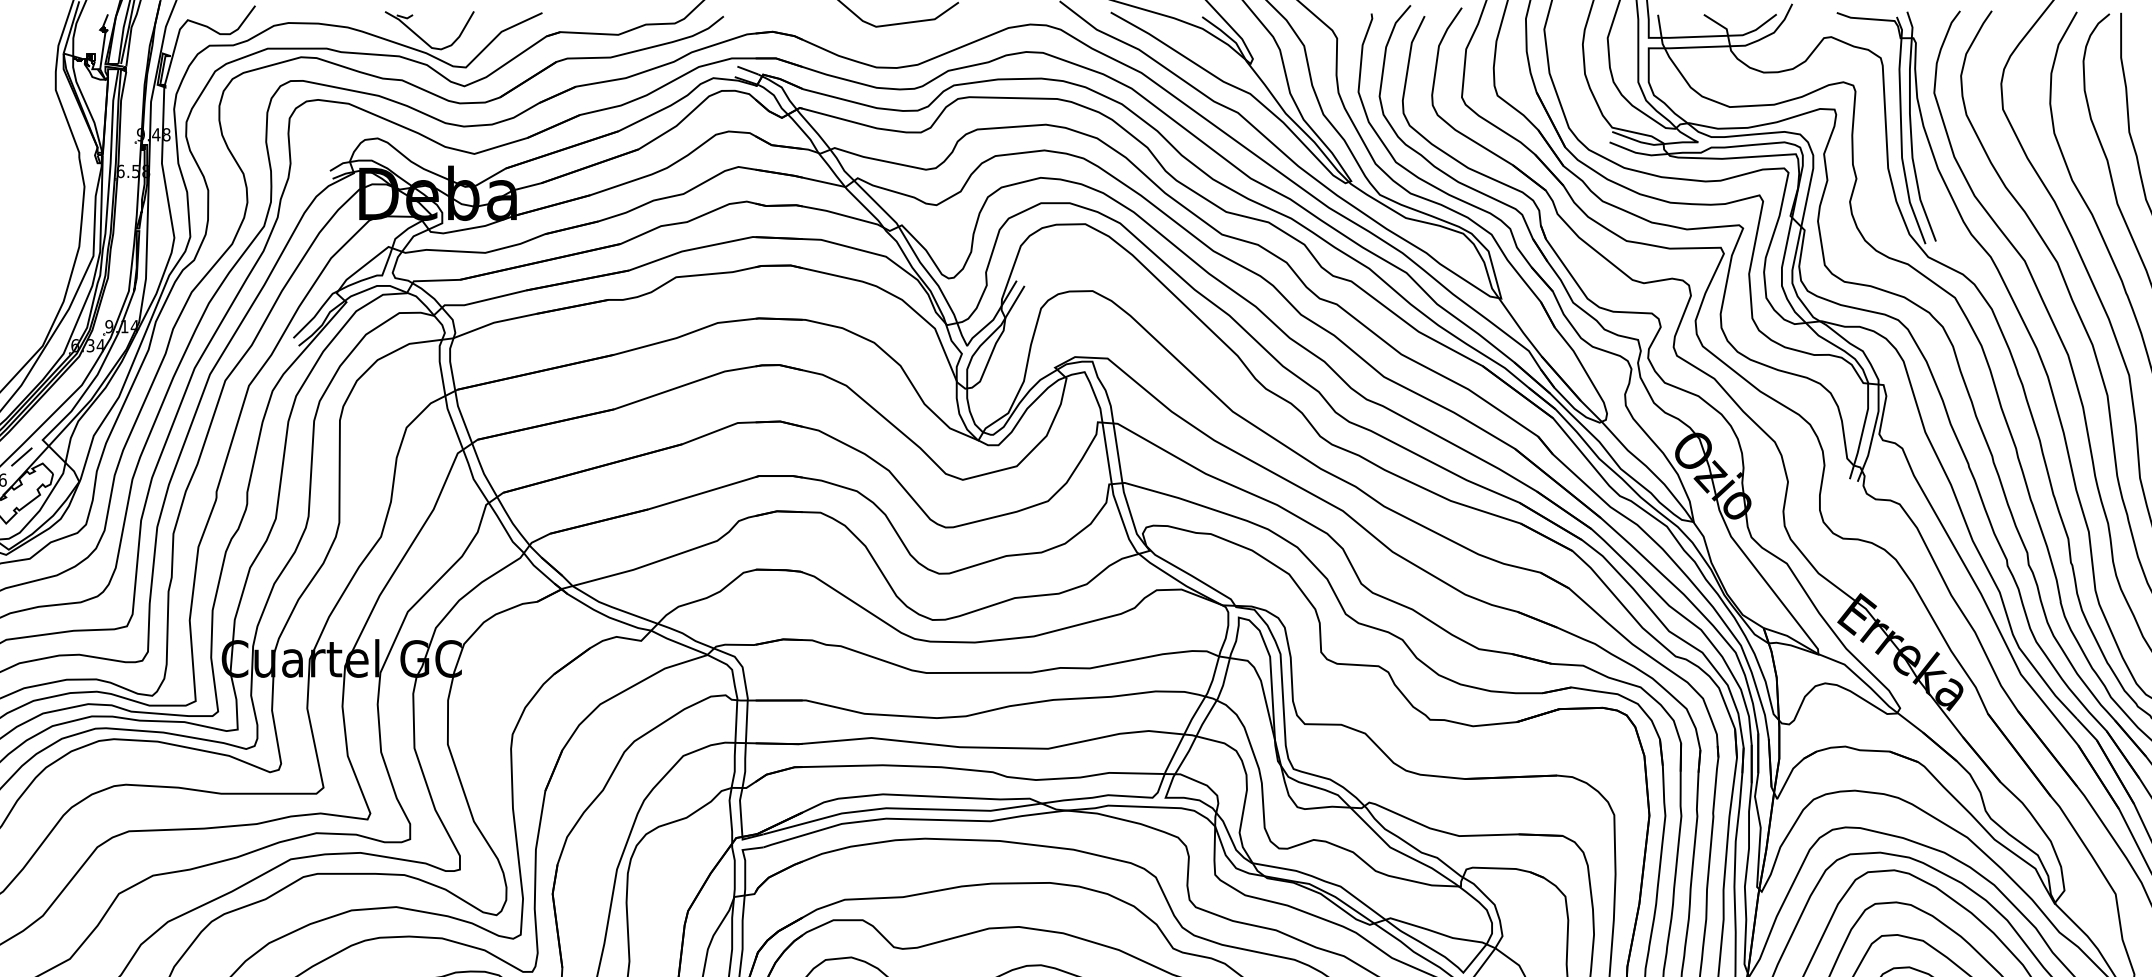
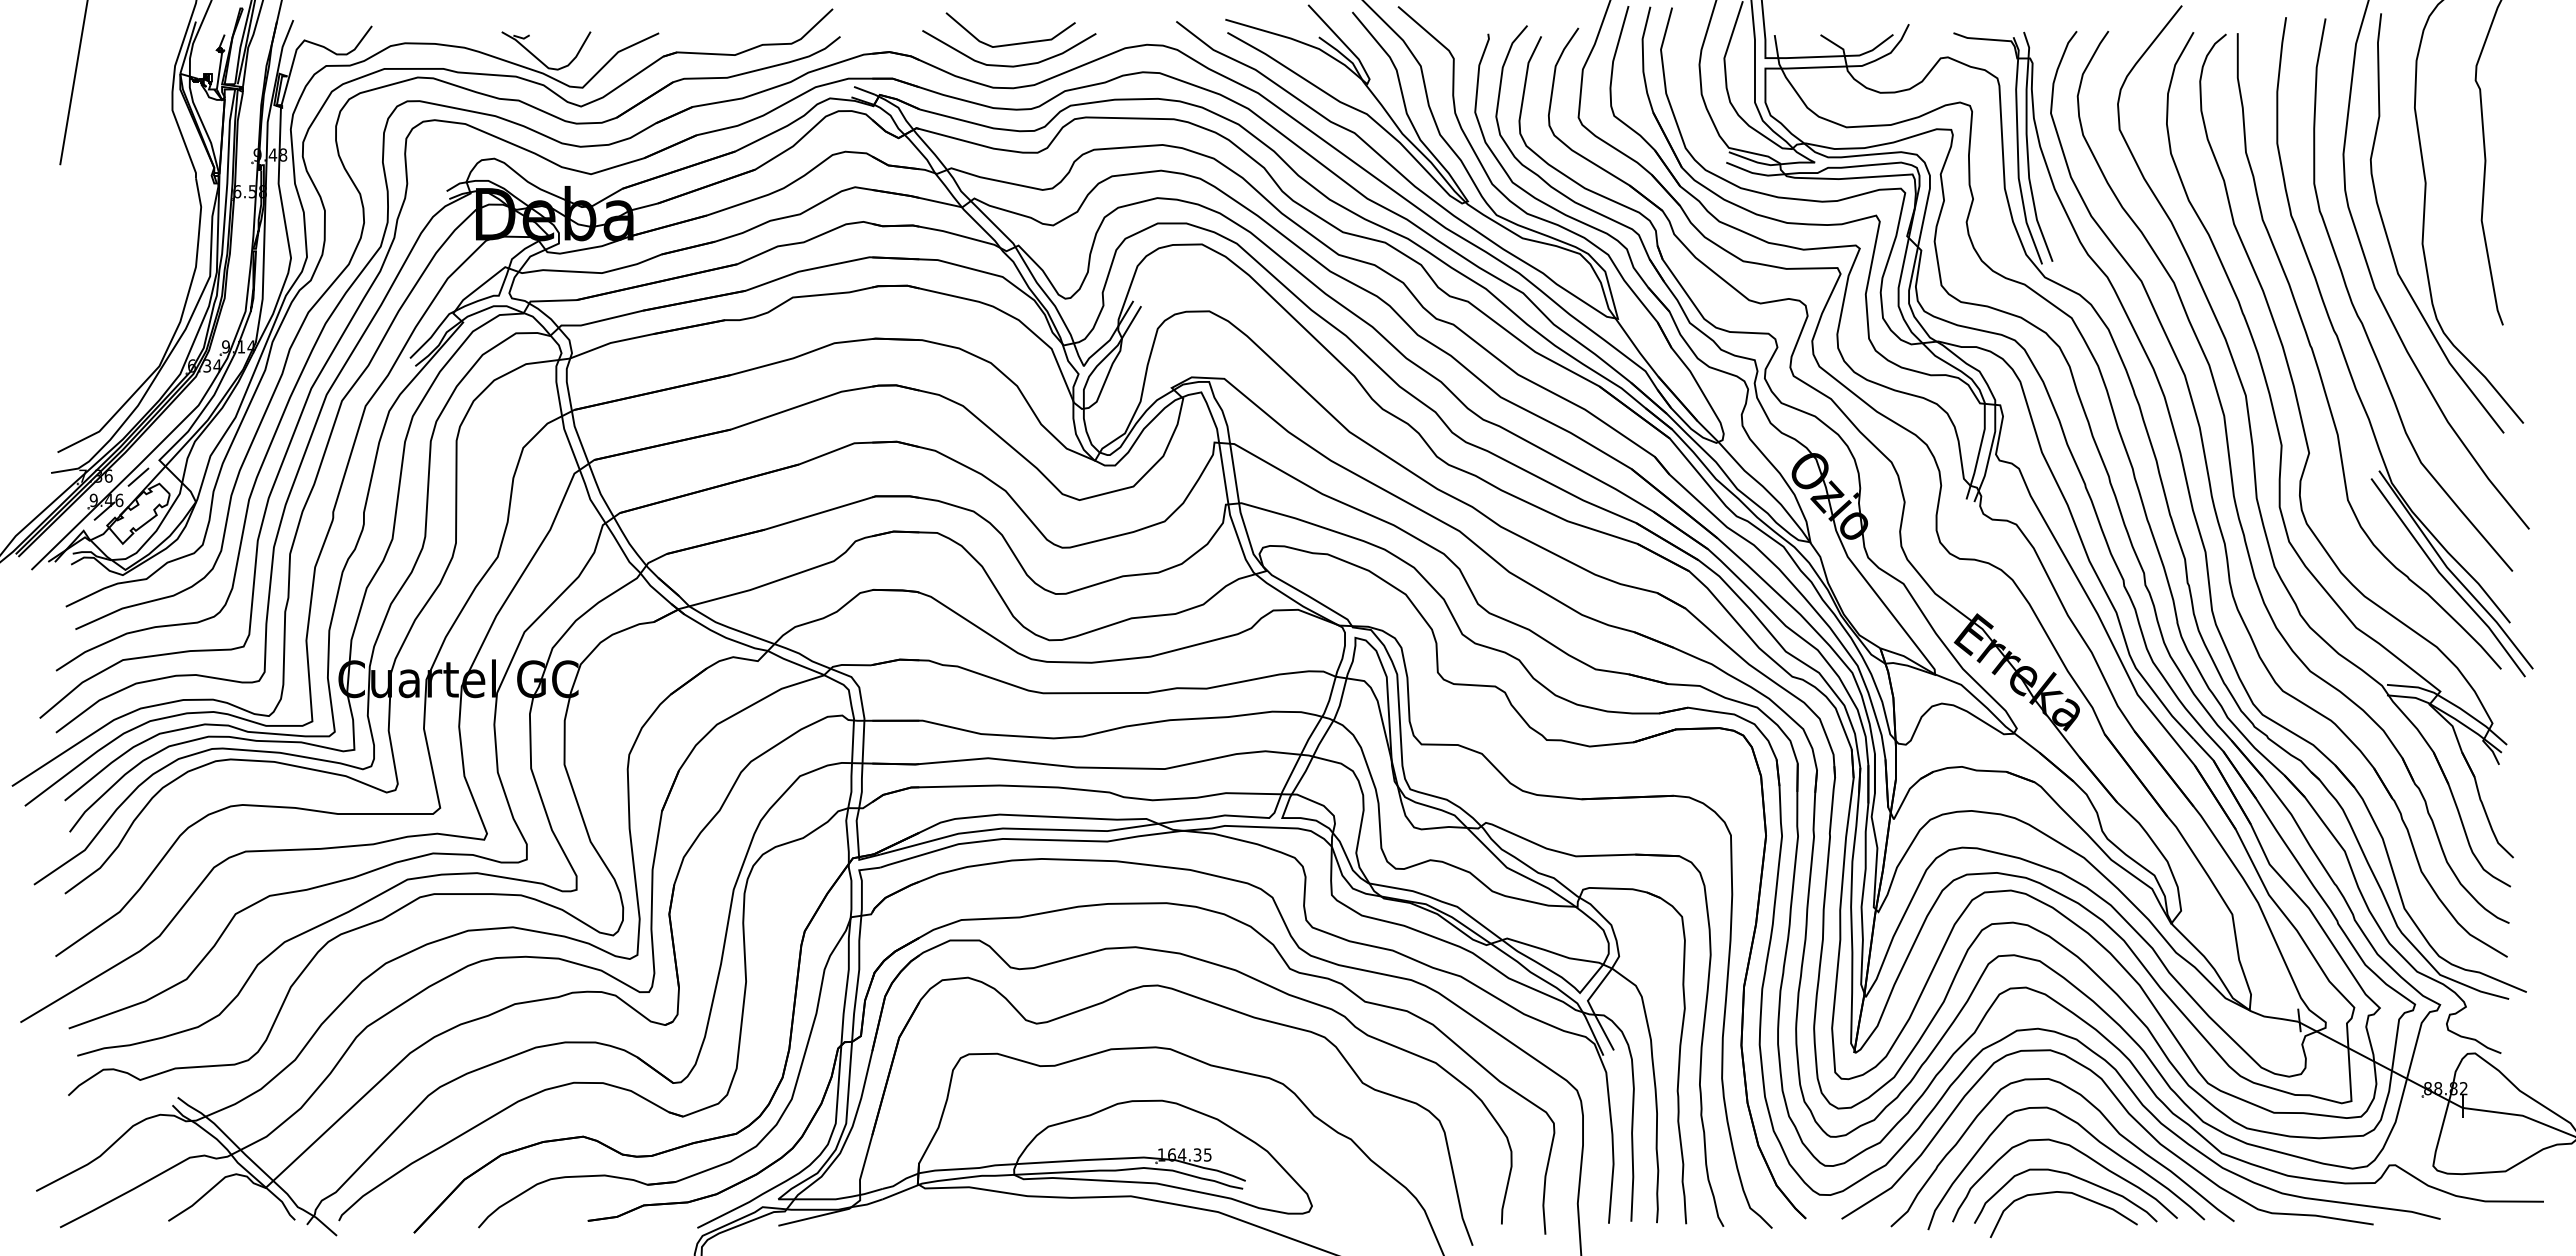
curve: (892, 45) -> (1009, 65), added

